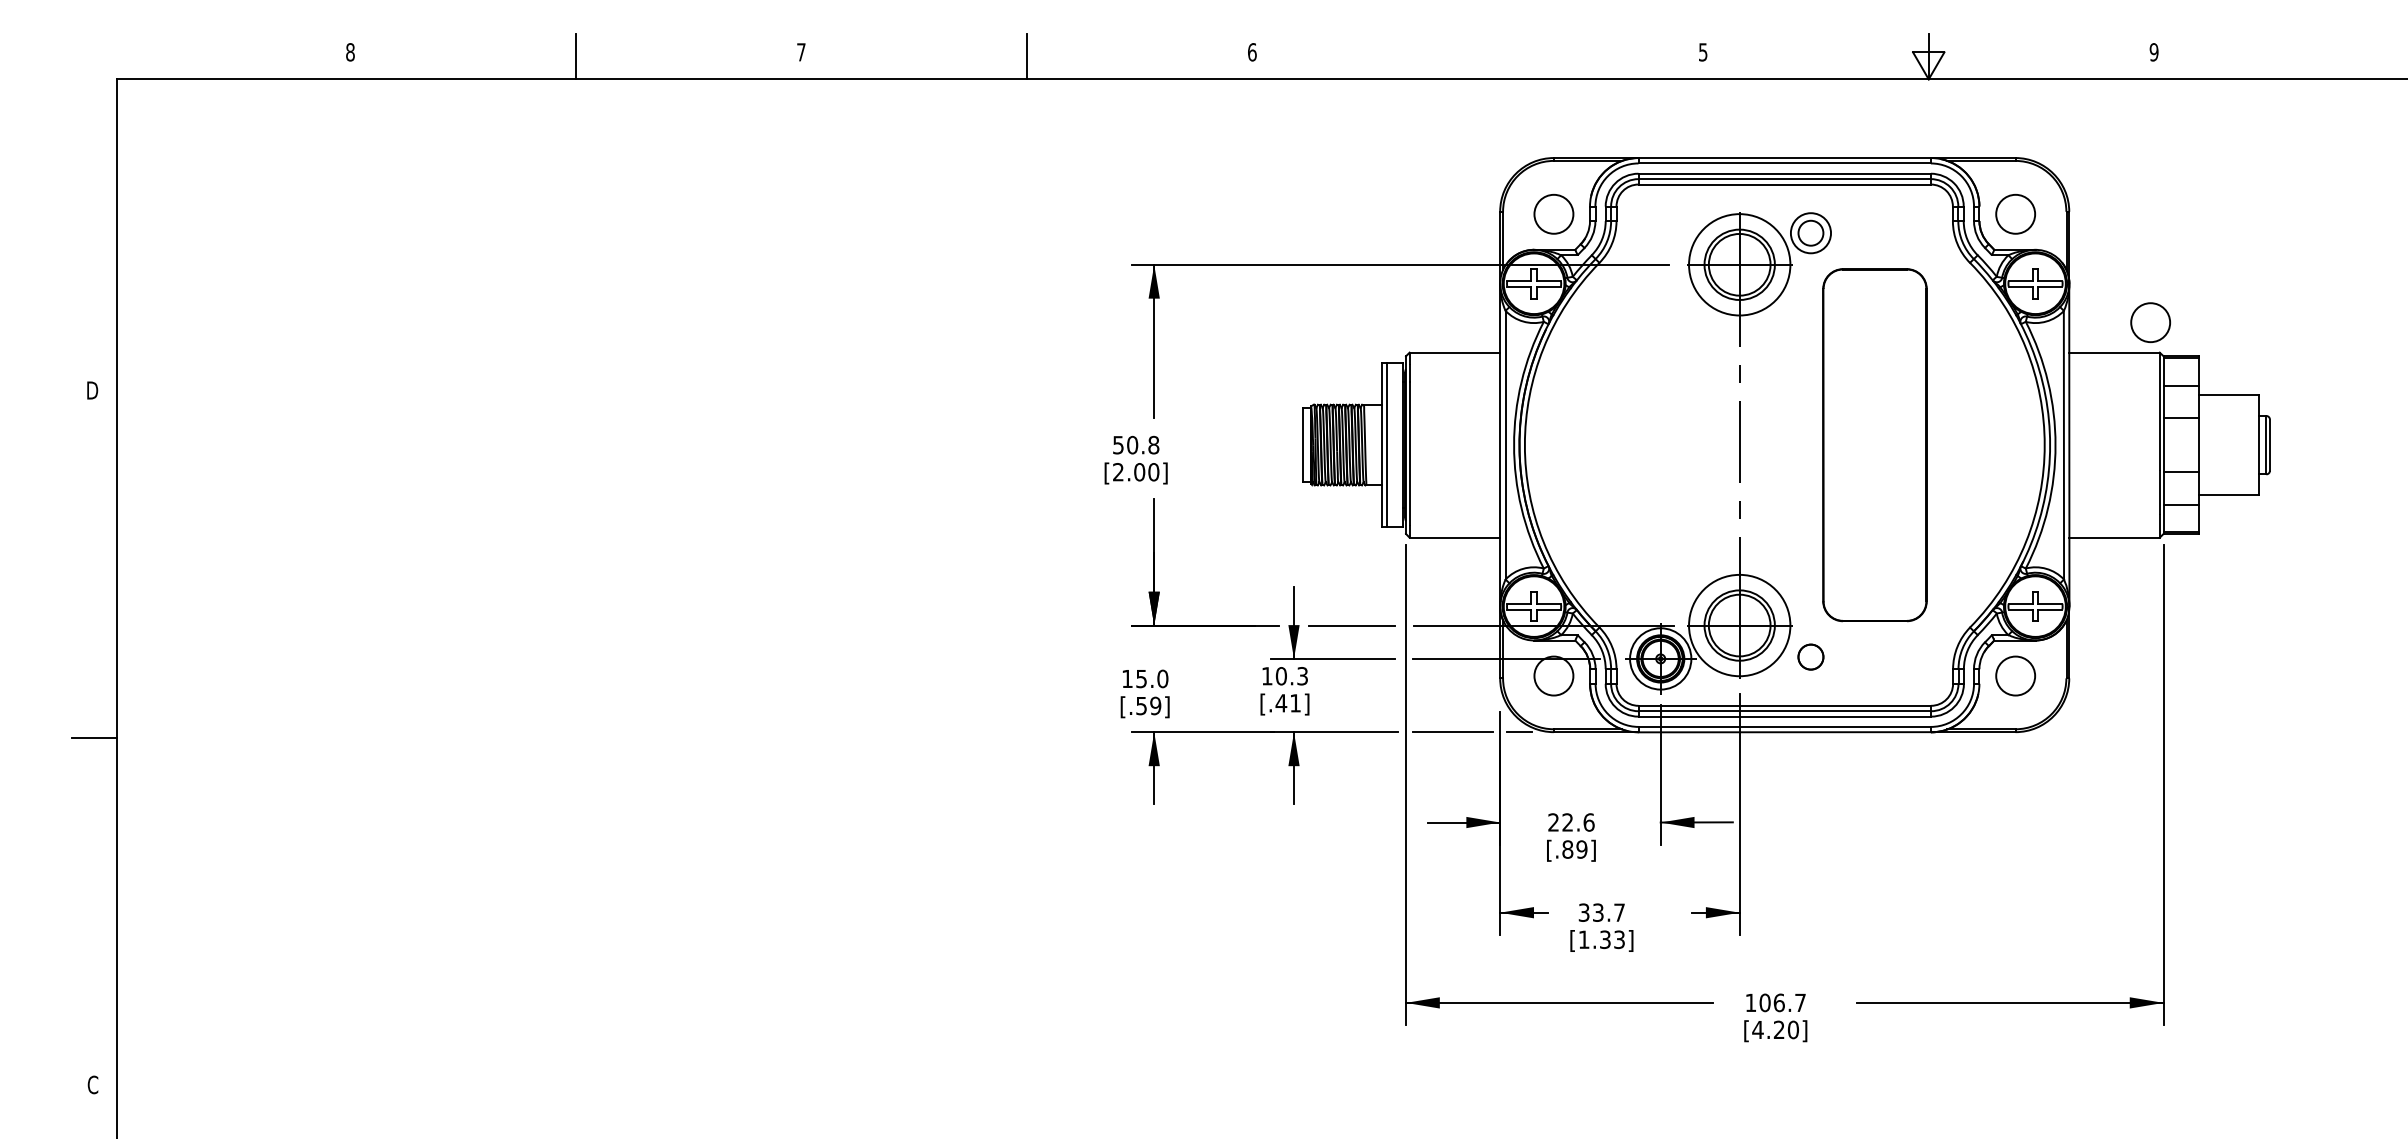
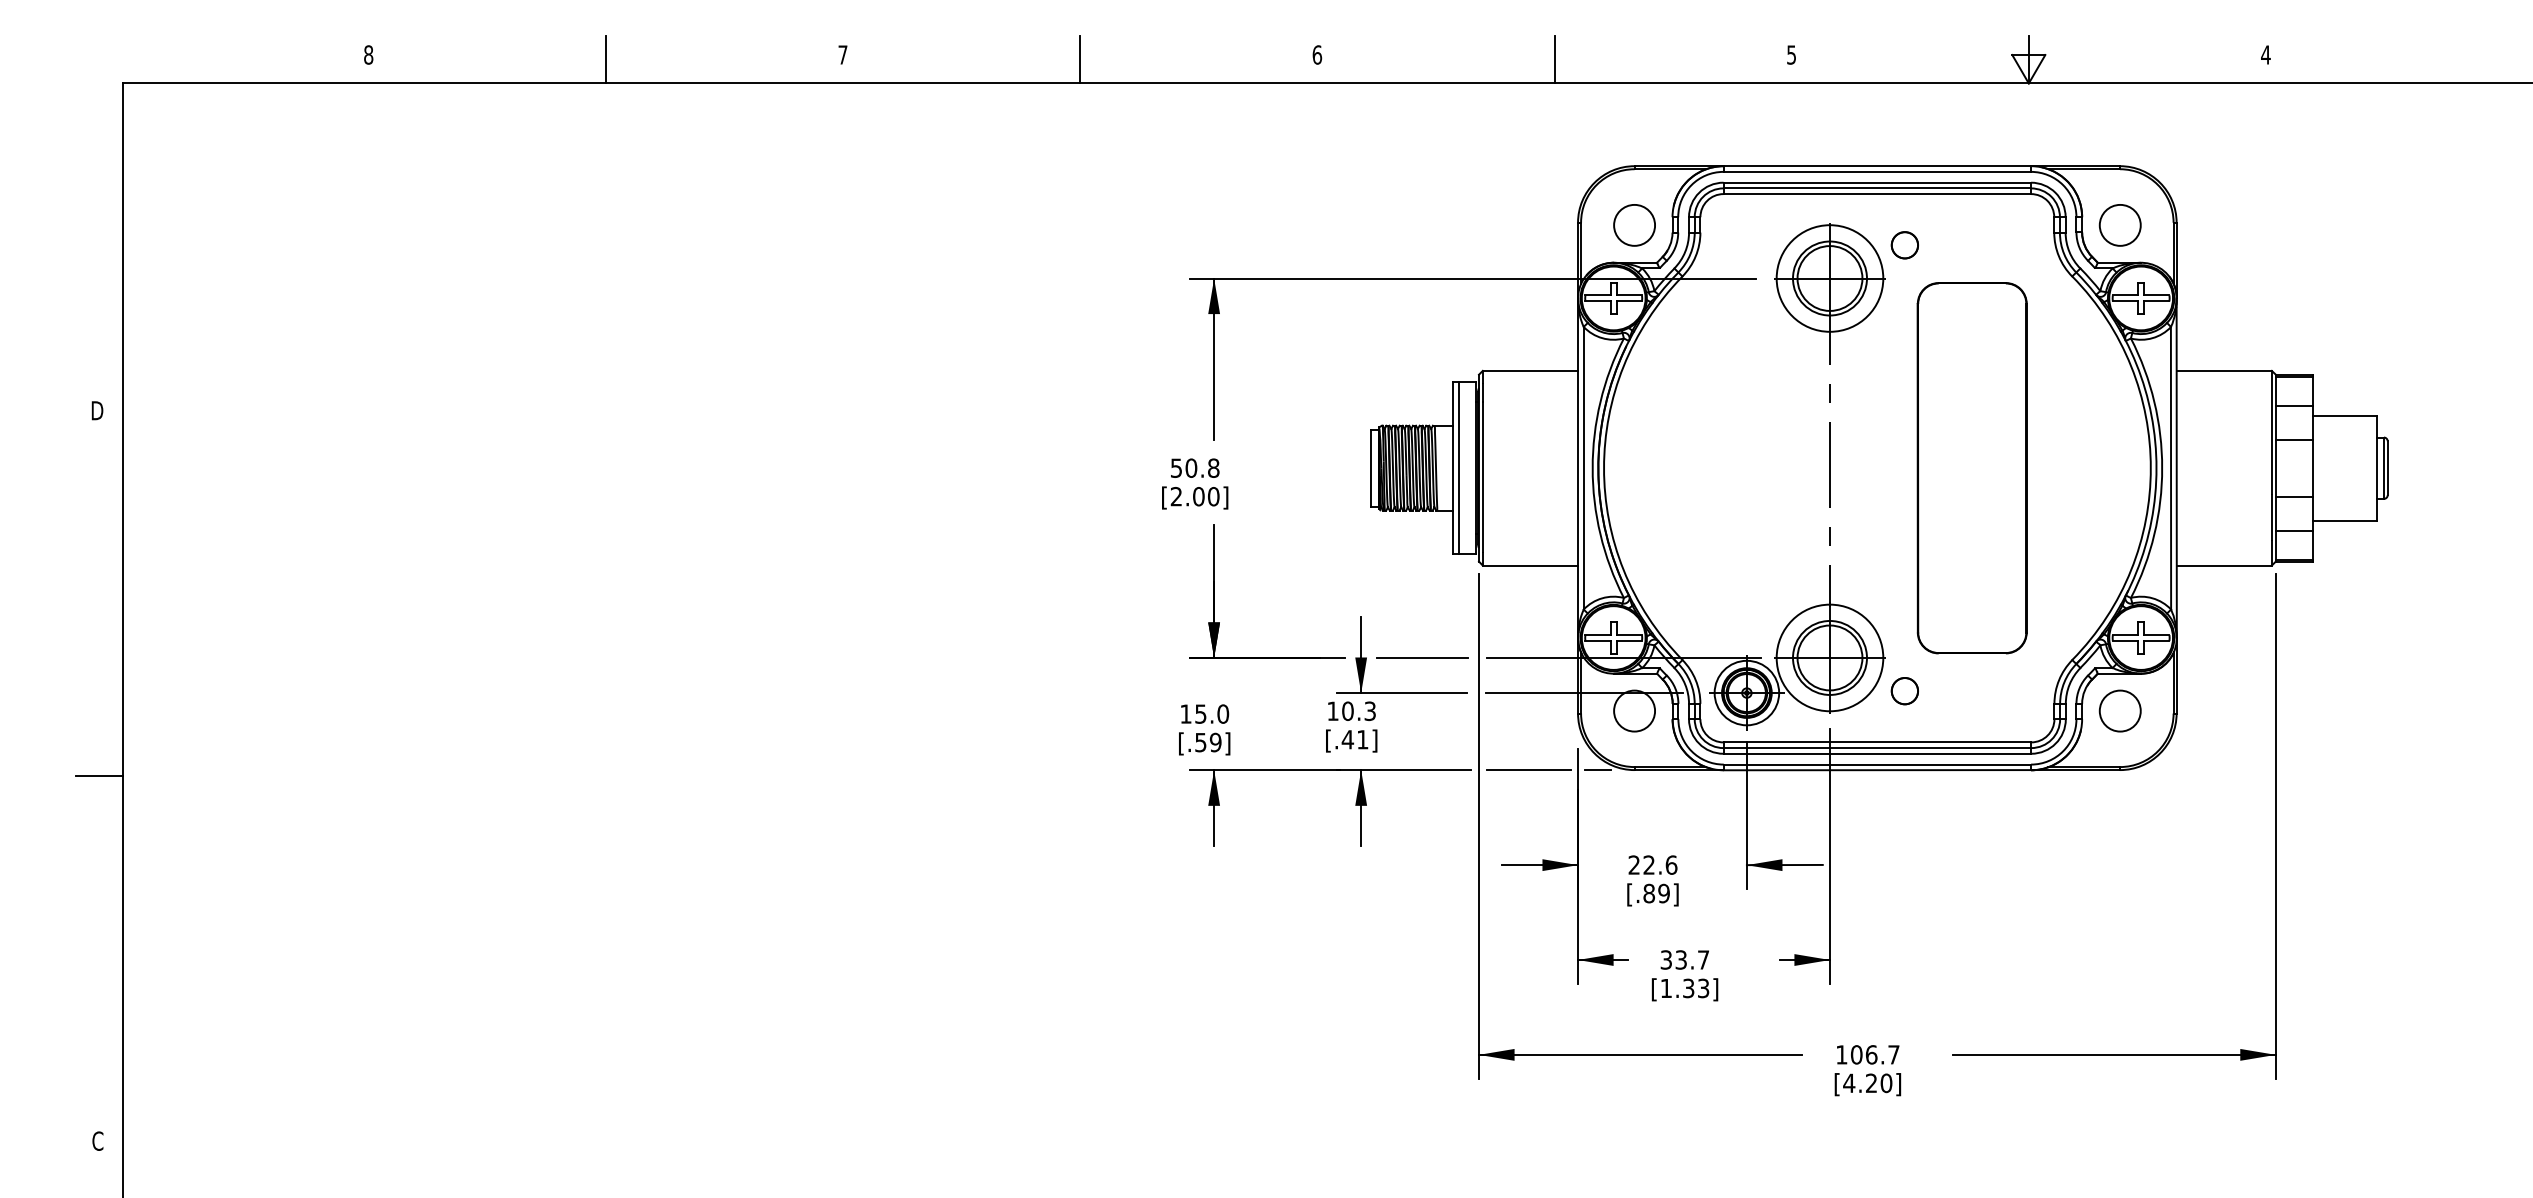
text: (2153, 51) -> (2265, 54), 9 -> 4
line: (1477, 56) -> (1554, 59), added
circle: (1810, 233) -> (1904, 245), size x0.62
circle: (2149, 322) -> (2261, 339), removed

